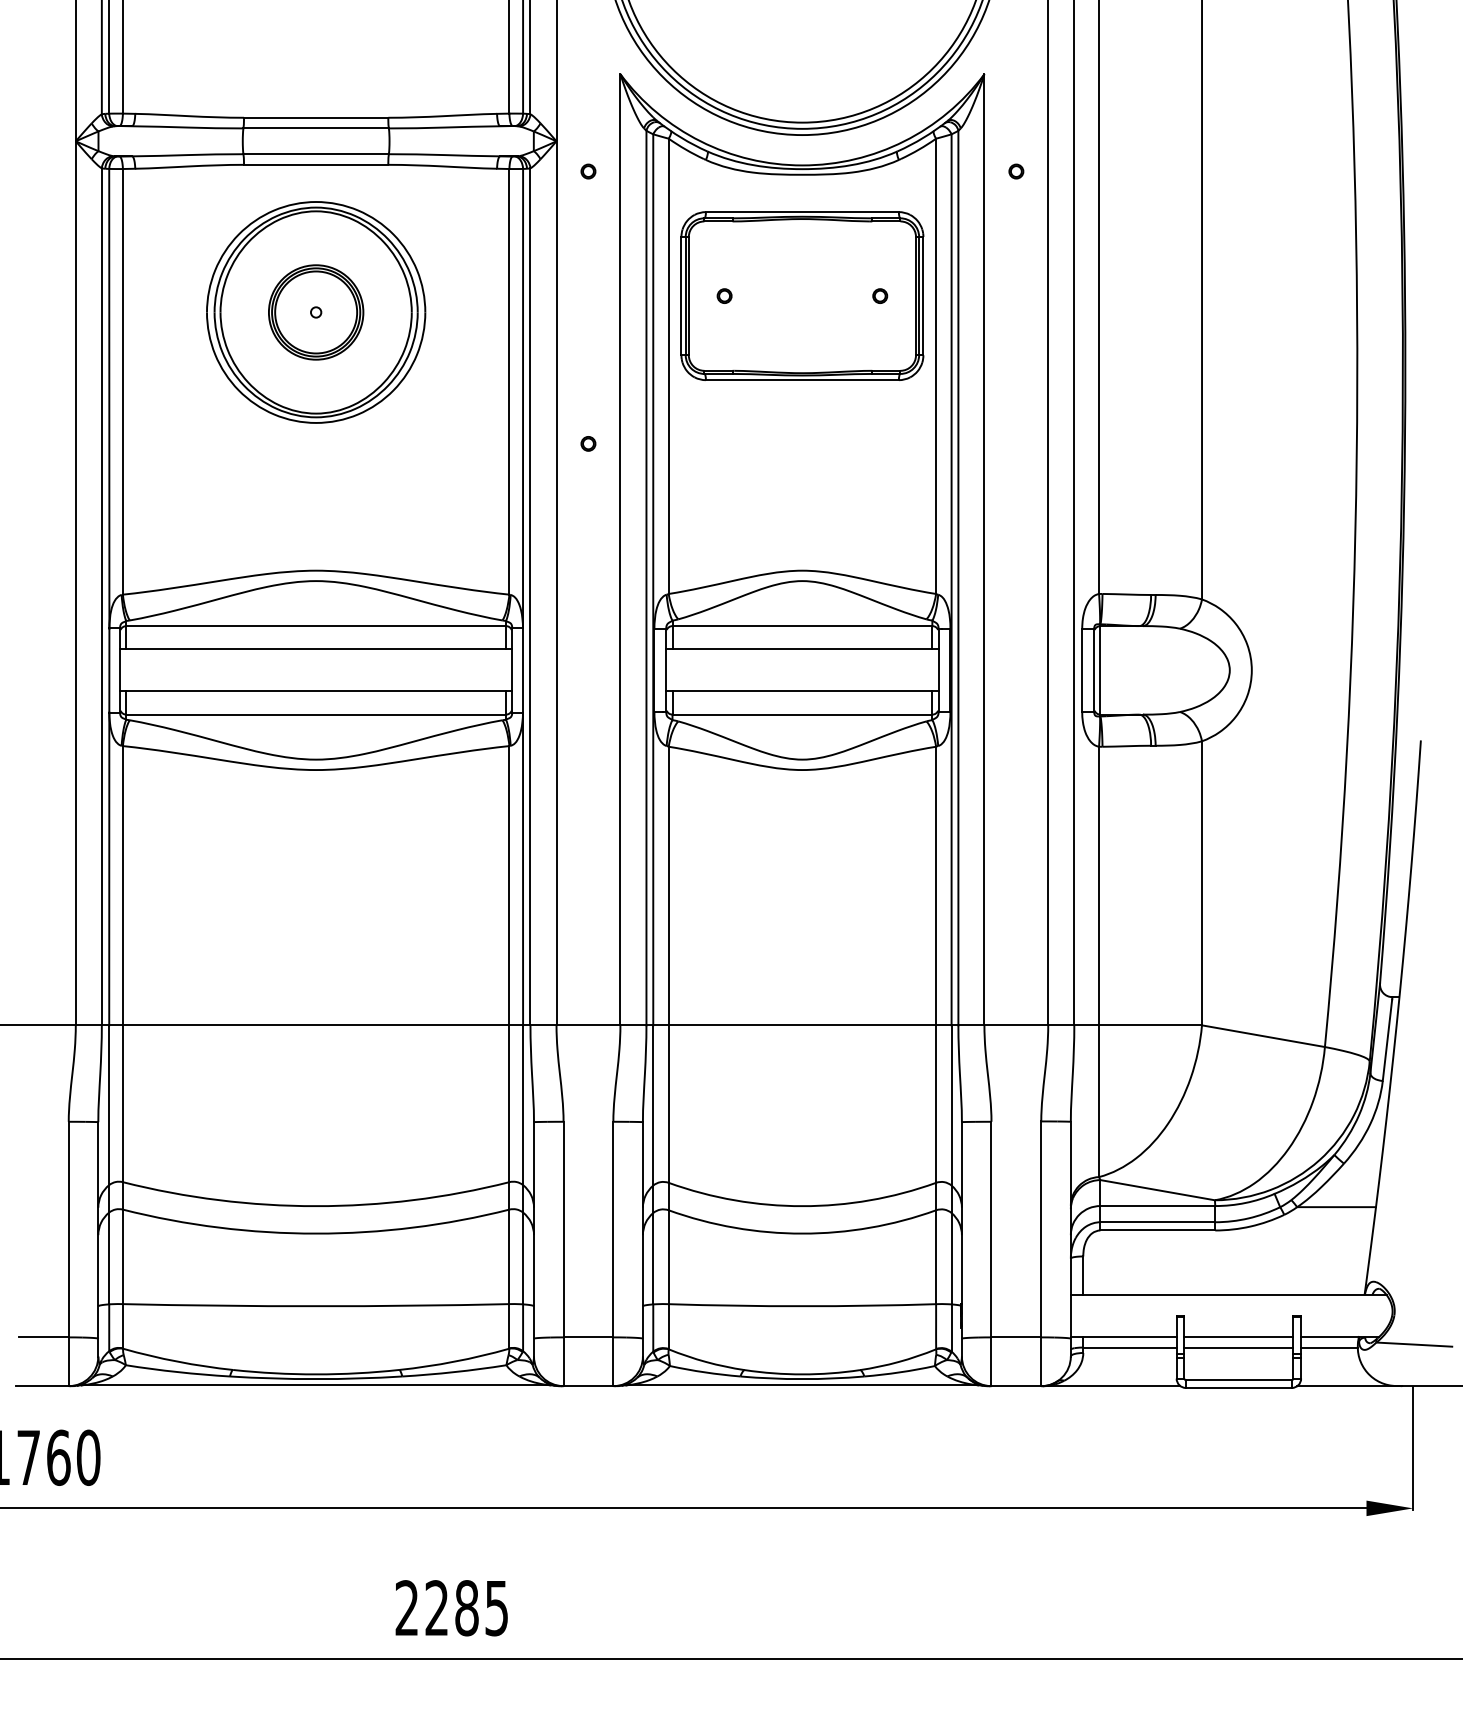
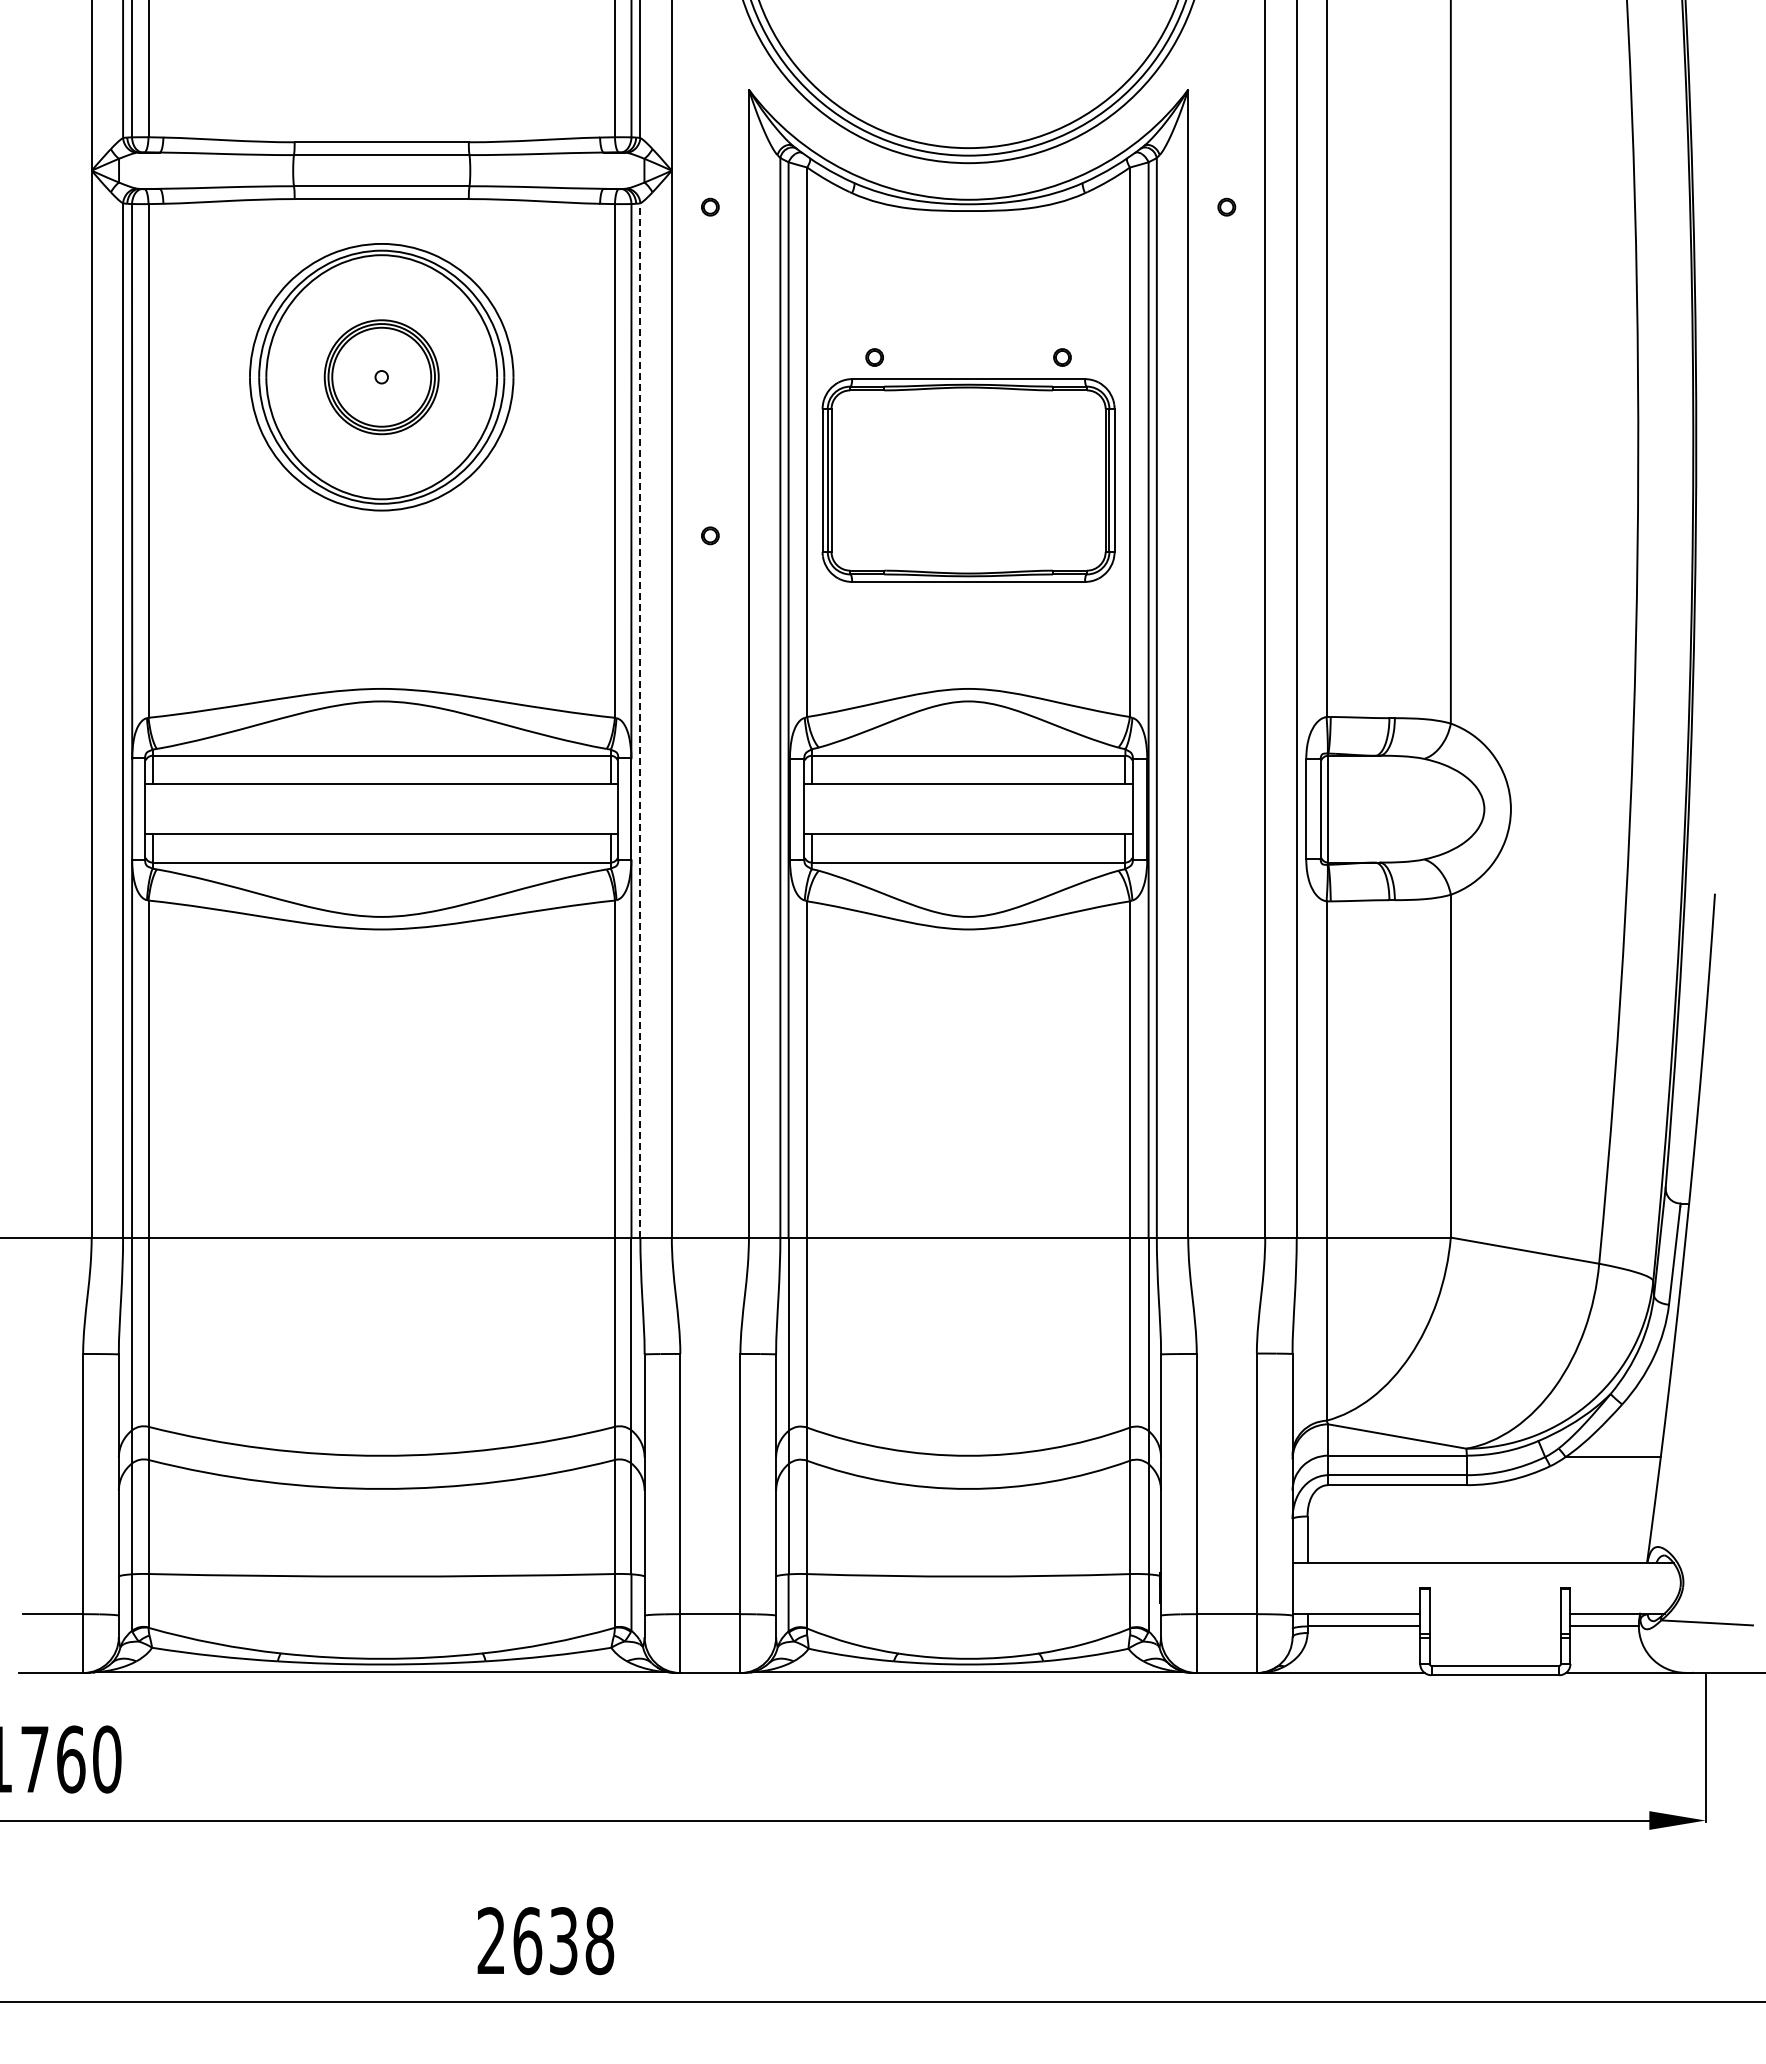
part: (802, 296) -> (968, 480), moved
line: (530, 596) -> (640, 719), solid -> dashed
line: (1239, 1336) -> (1495, 1613), removed
line: (1239, 1347) -> (1495, 1626), removed
text: (466, 1608) -> (563, 1941), 2285 -> 2638

